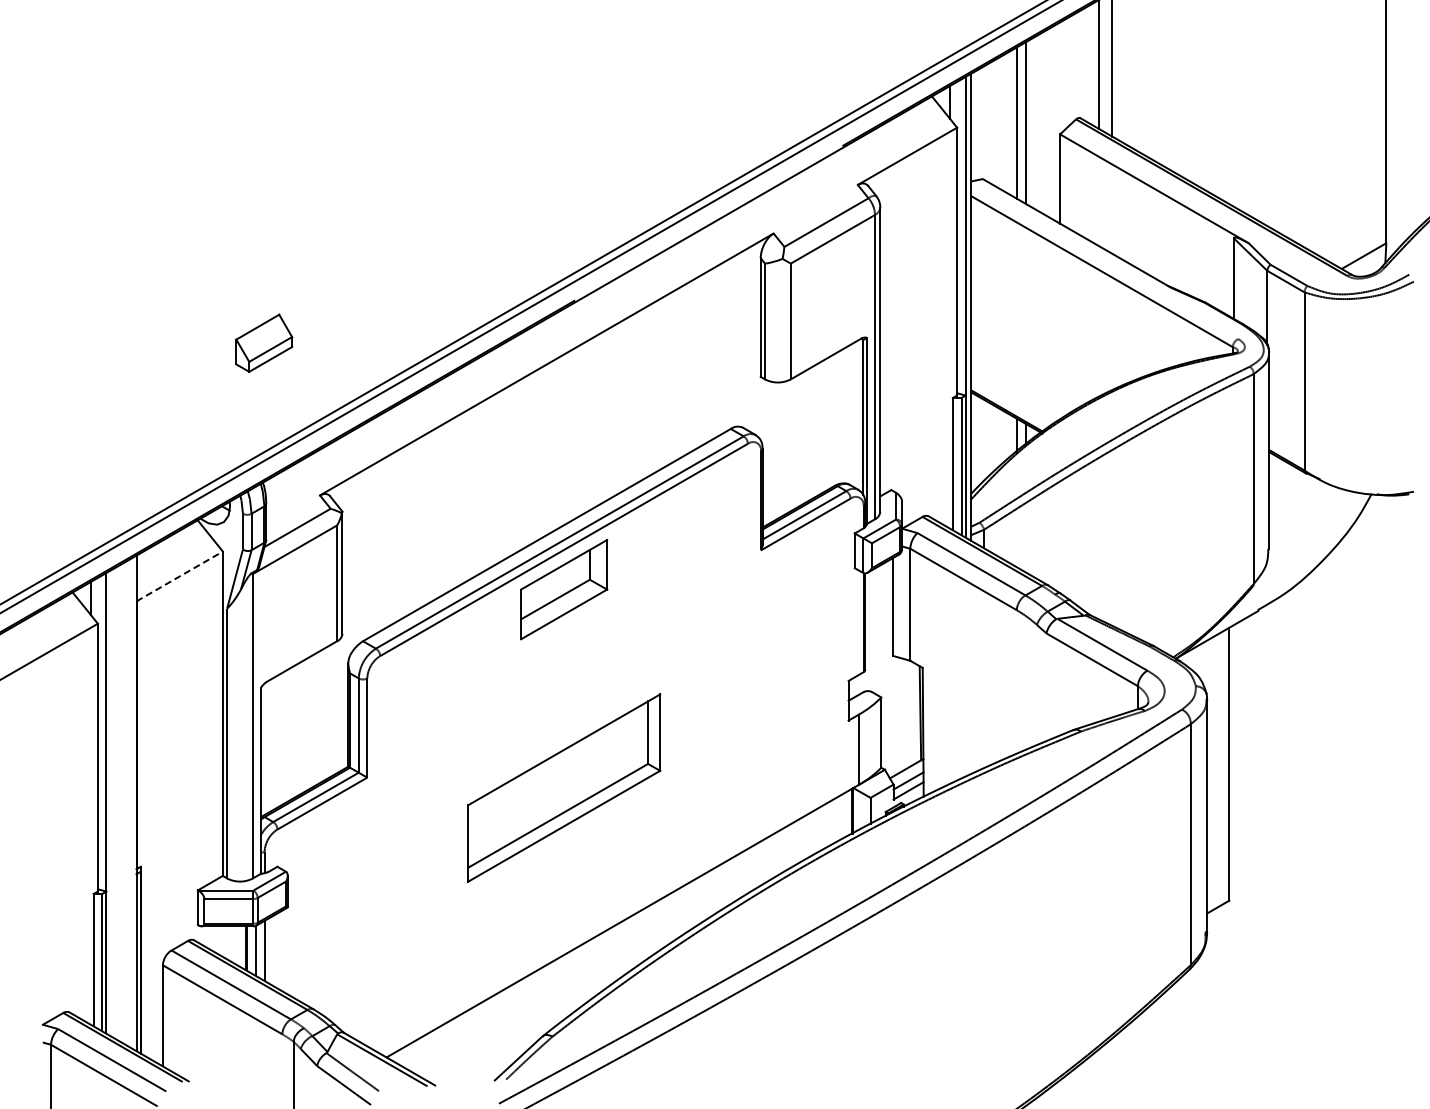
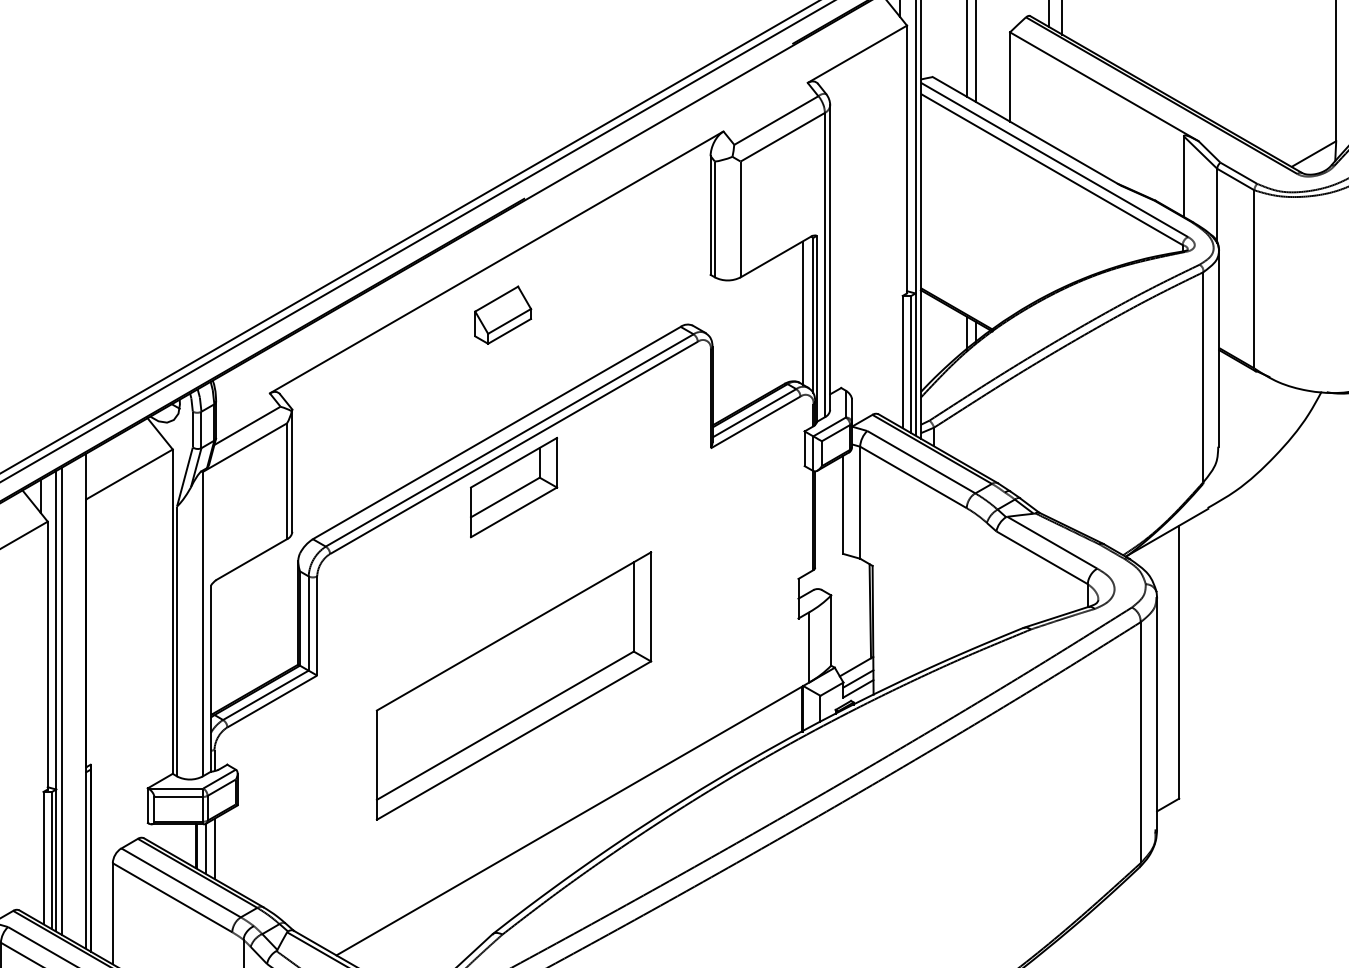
line: (1104, 261) -> (1054, 159), added
part: (264, 342) -> (503, 314), moved
line: (852, 414) -> (802, 312), added
line: (179, 576) -> (129, 474), dashed -> solid
part: (564, 787) -> (514, 685), size x1.43
line: (111, 803) -> (61, 701), added

